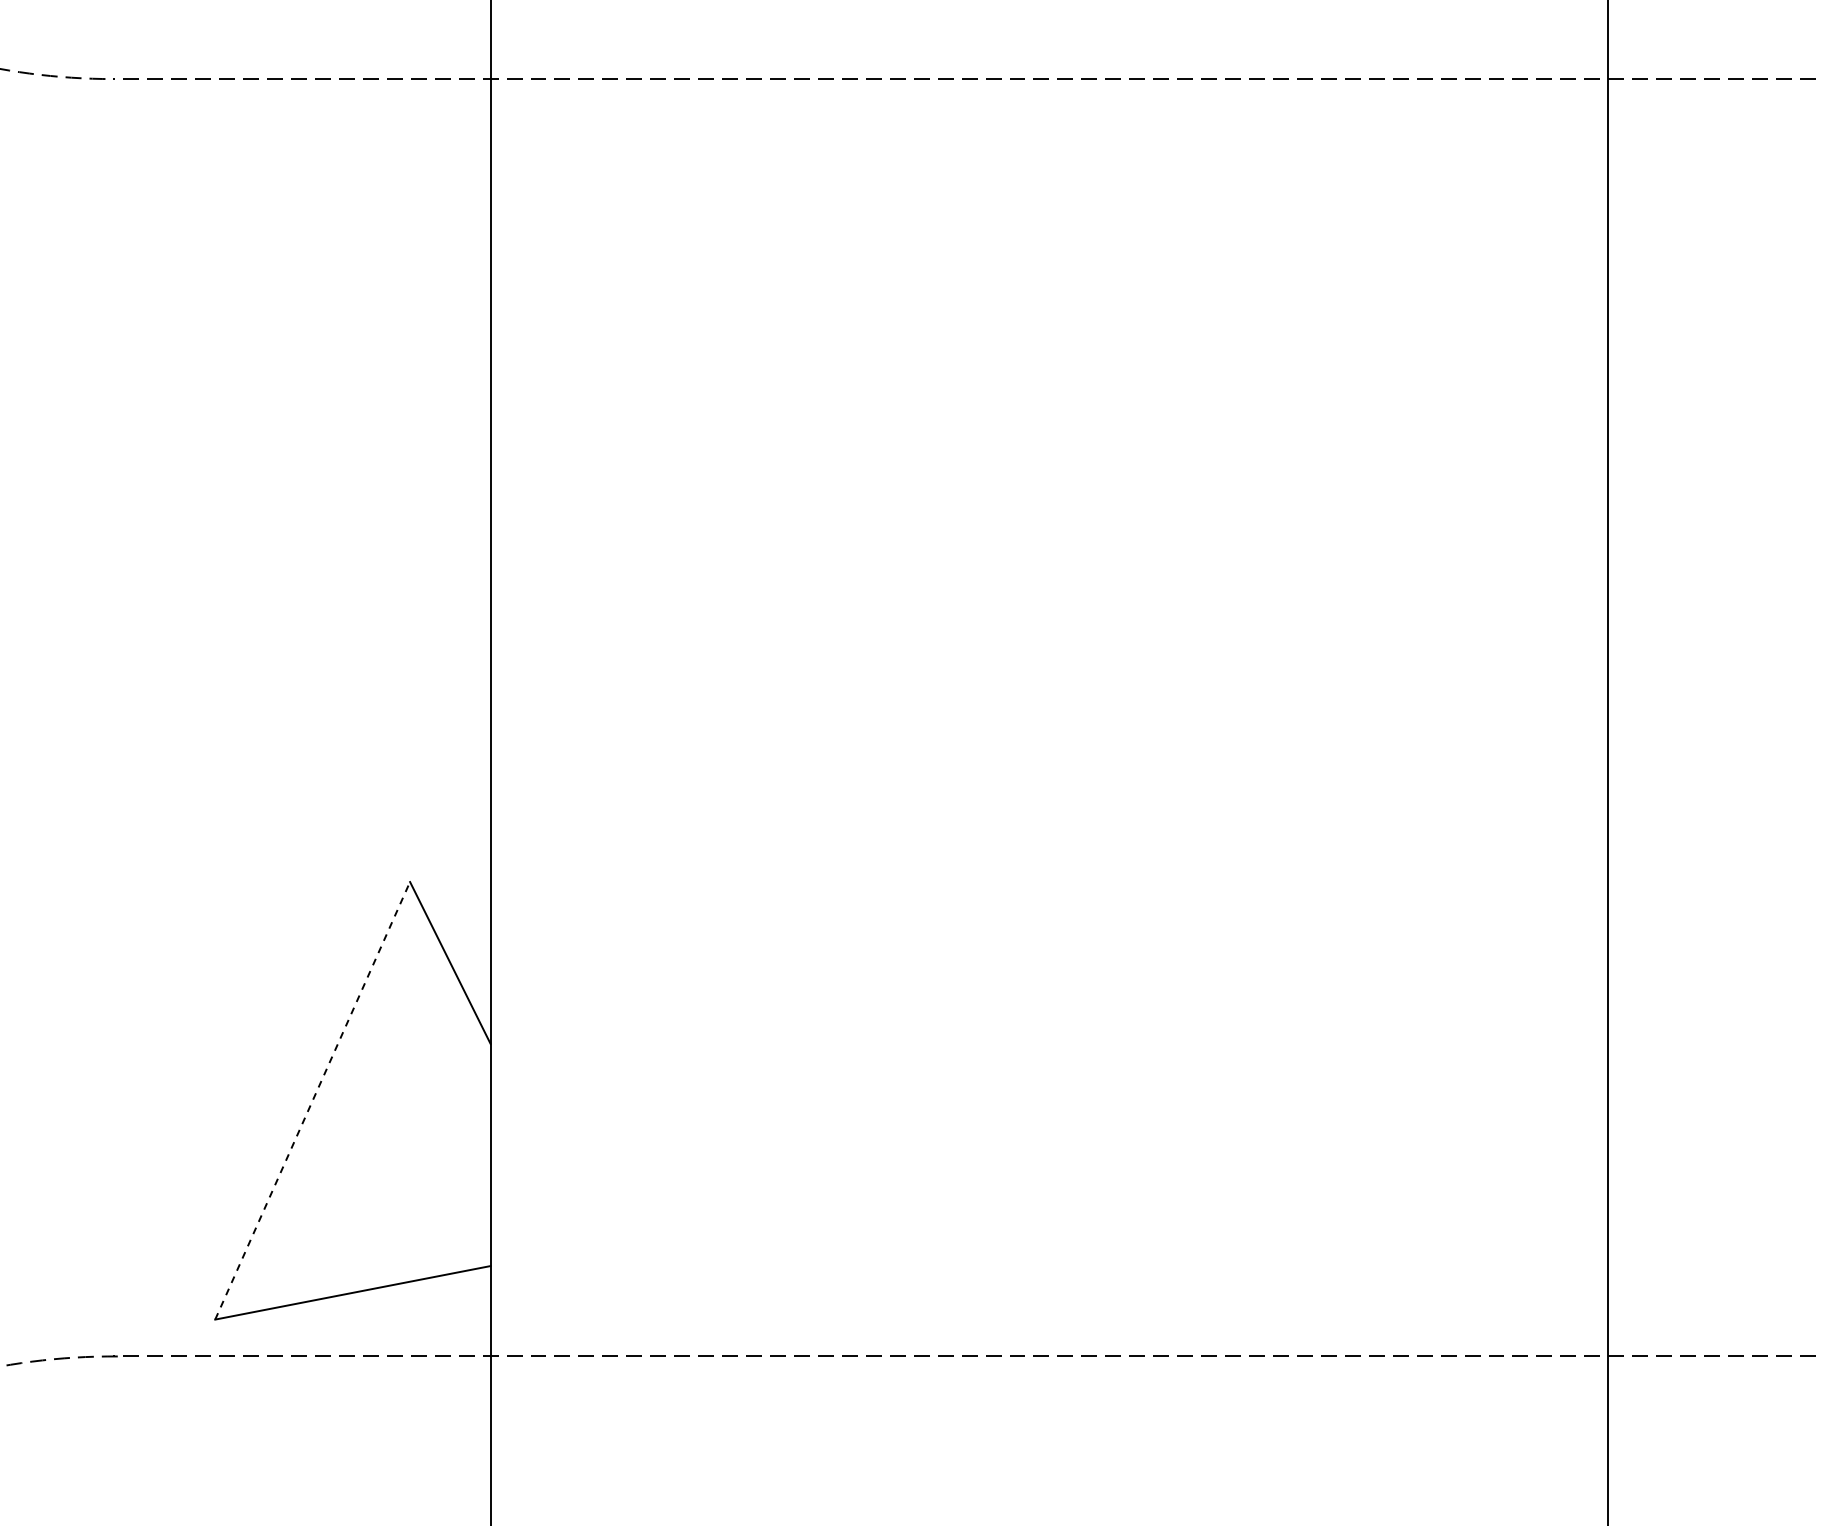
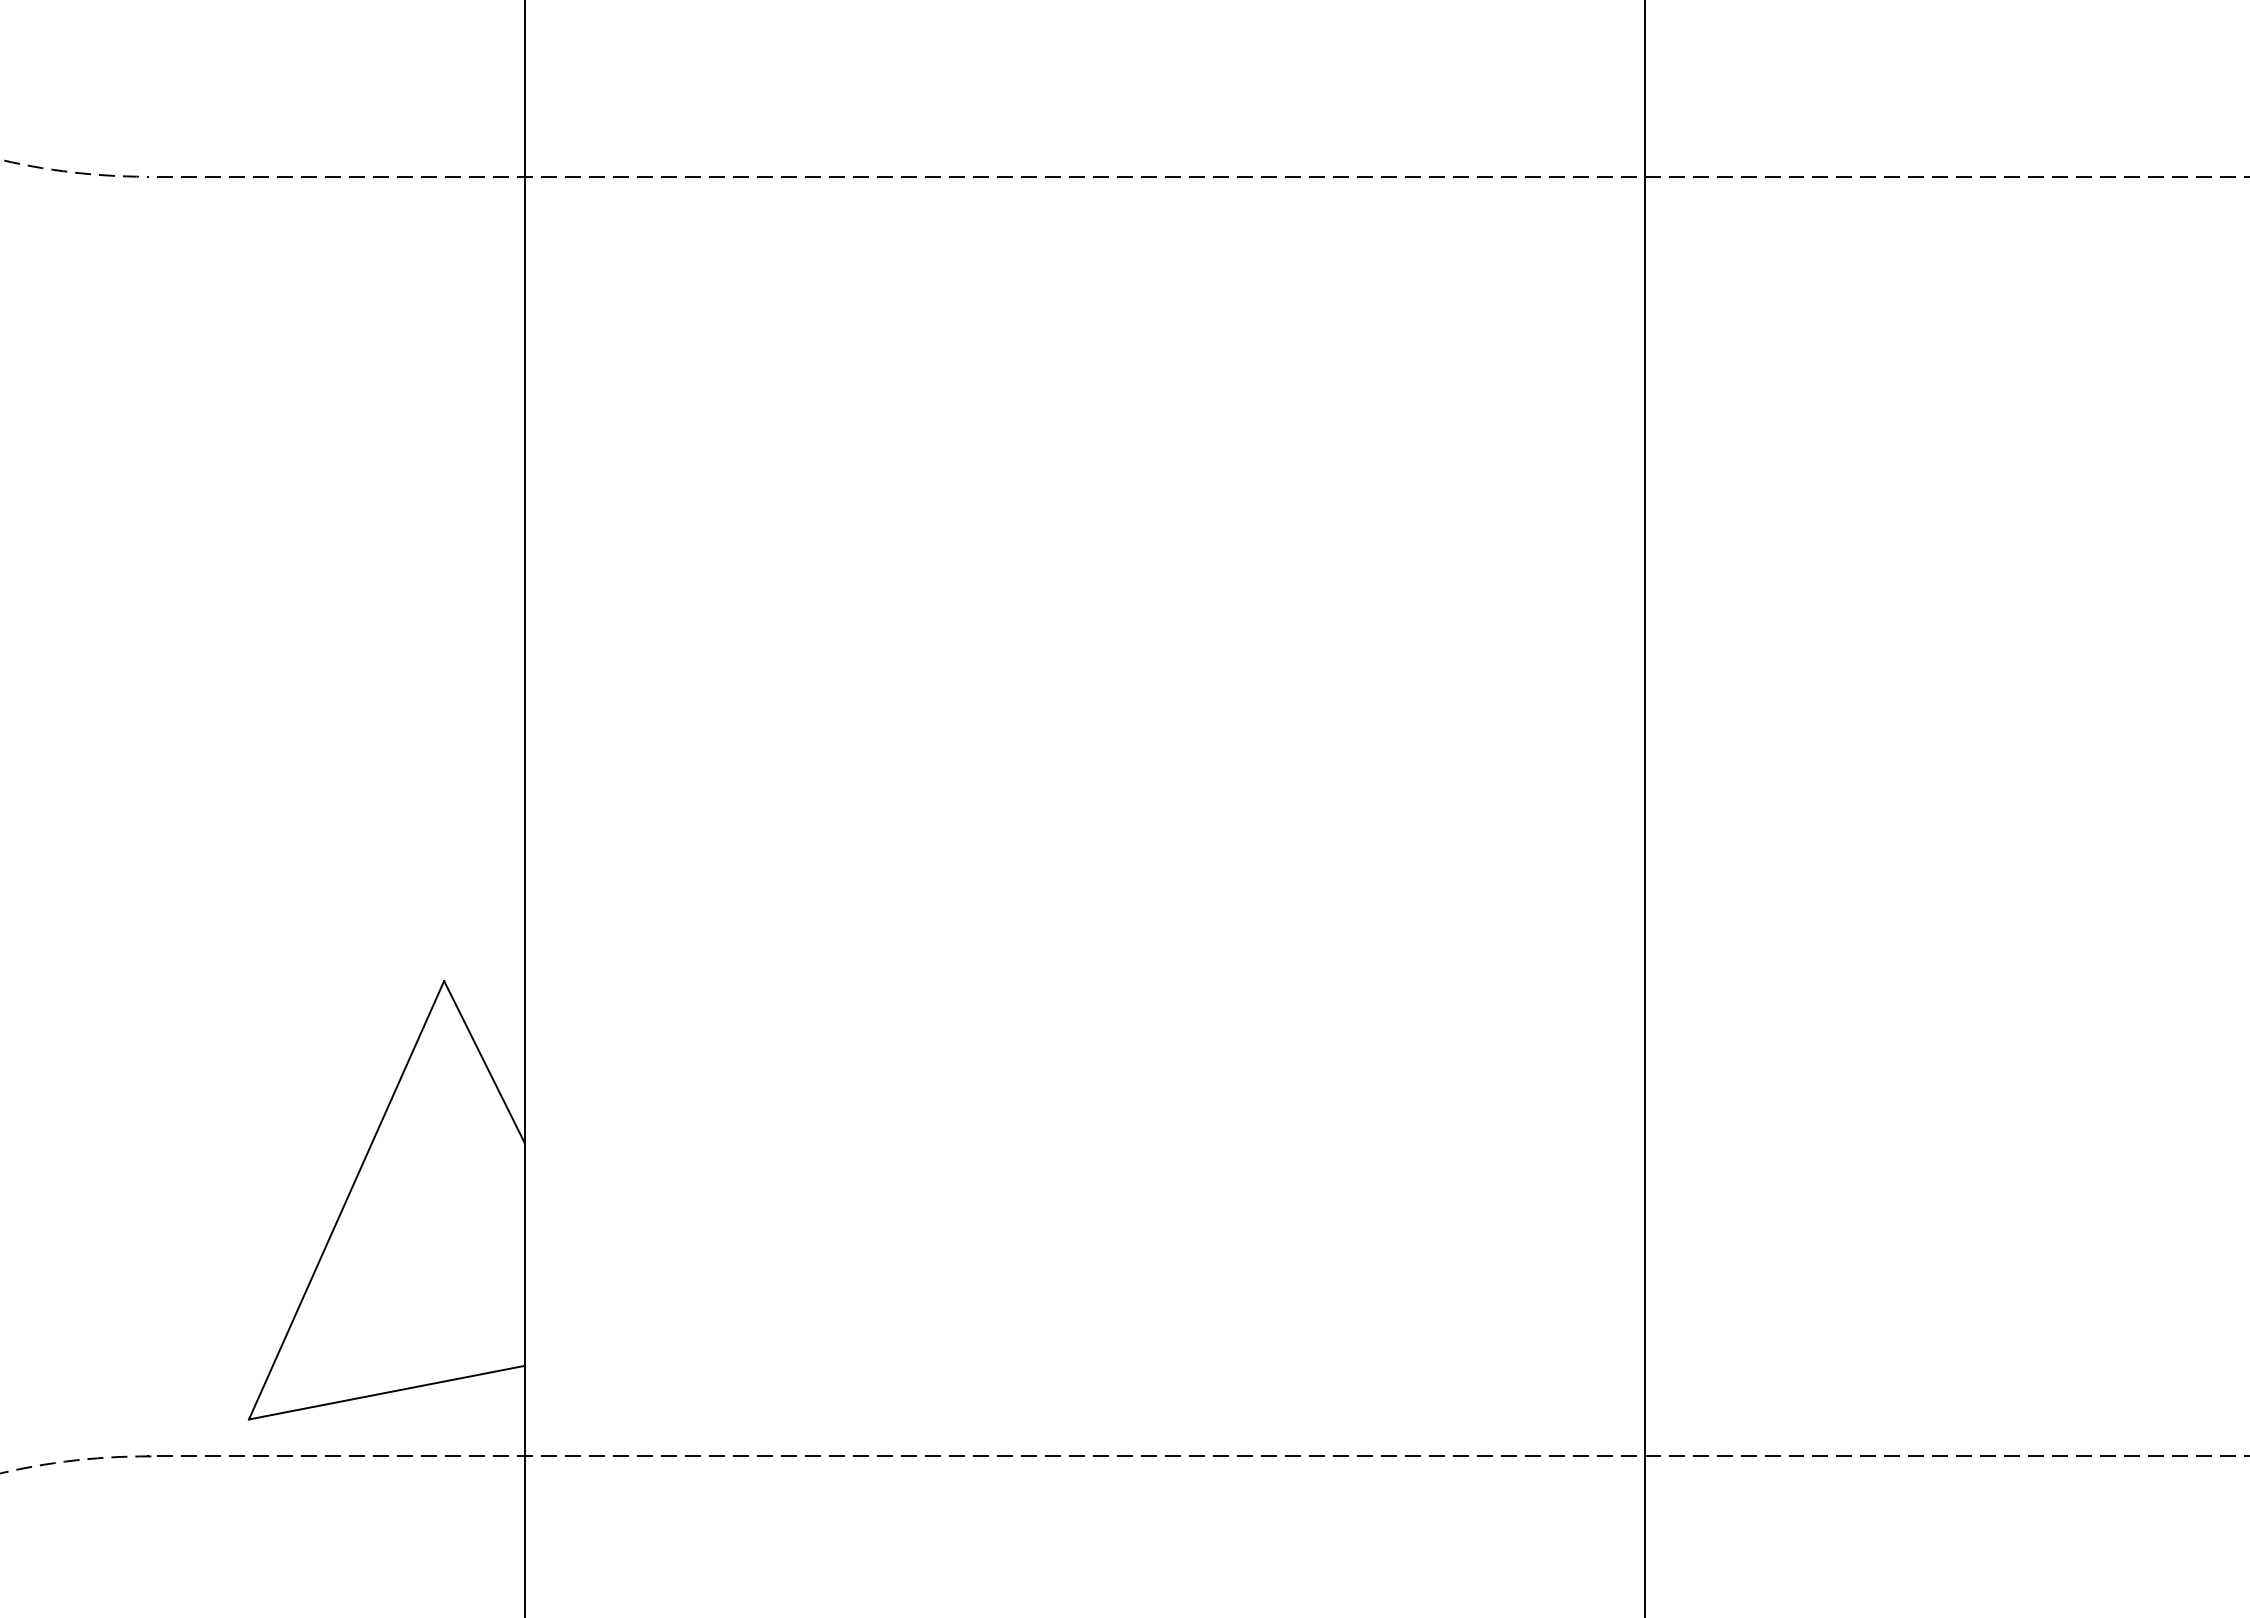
line: (312, 1101) -> (346, 1200), dashed -> solid

